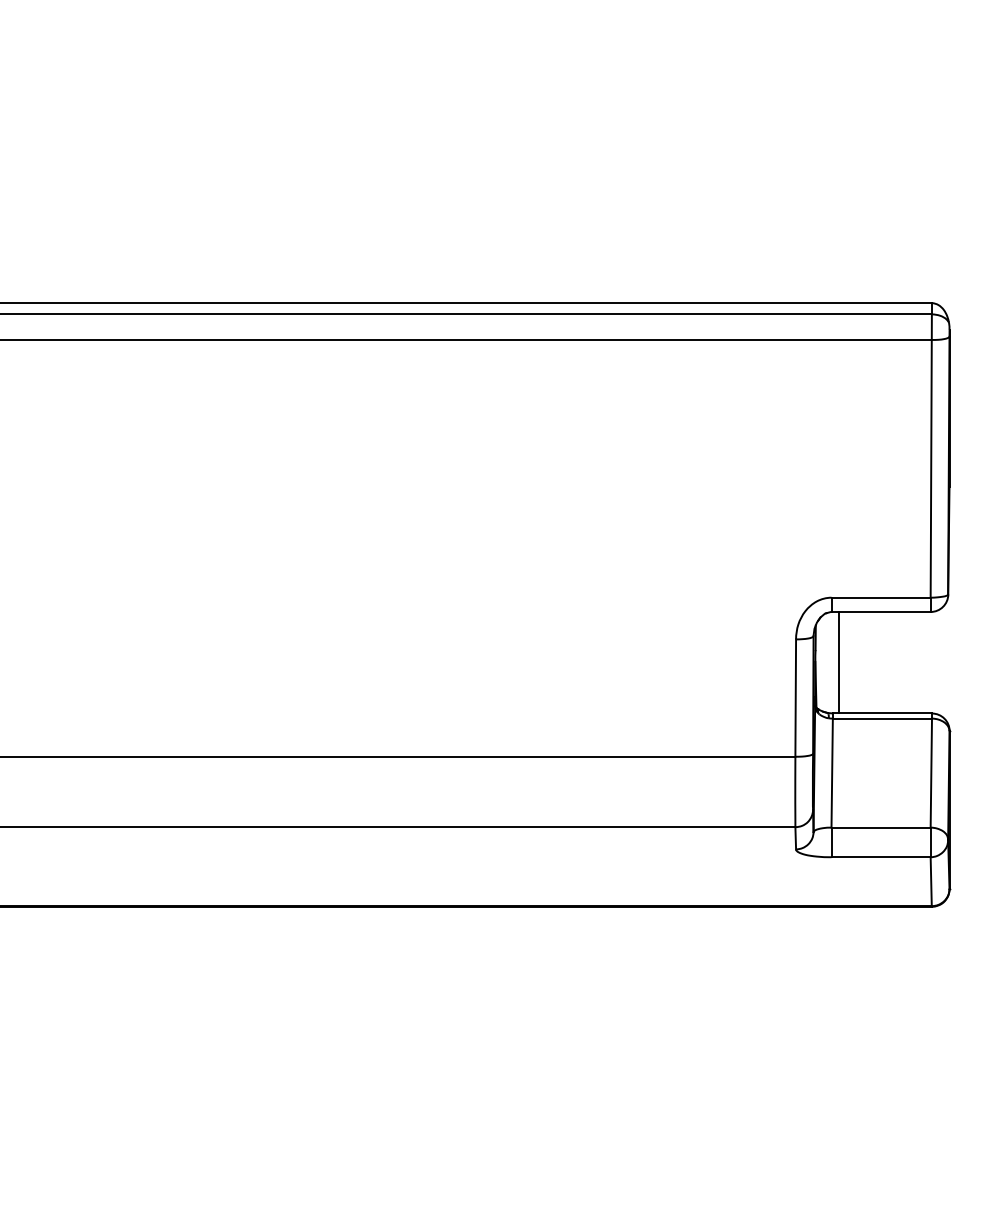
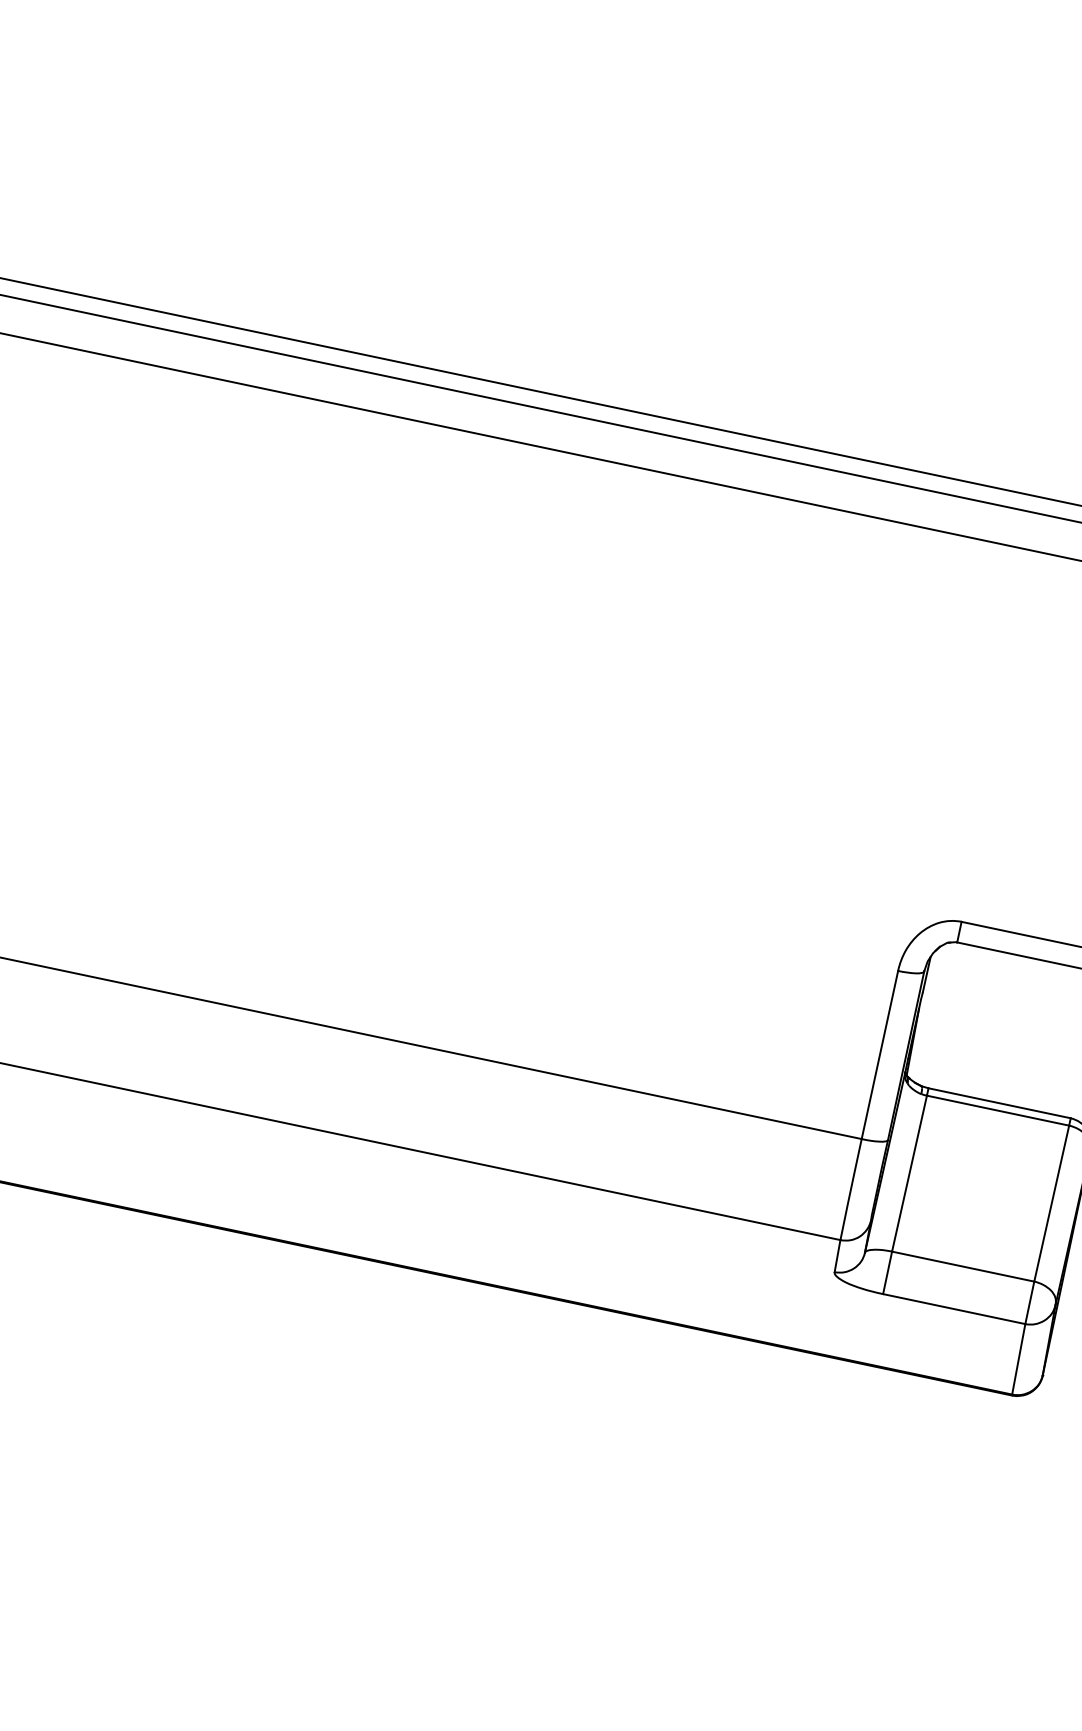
line: (839, 662) -> (953, 1017), removed

